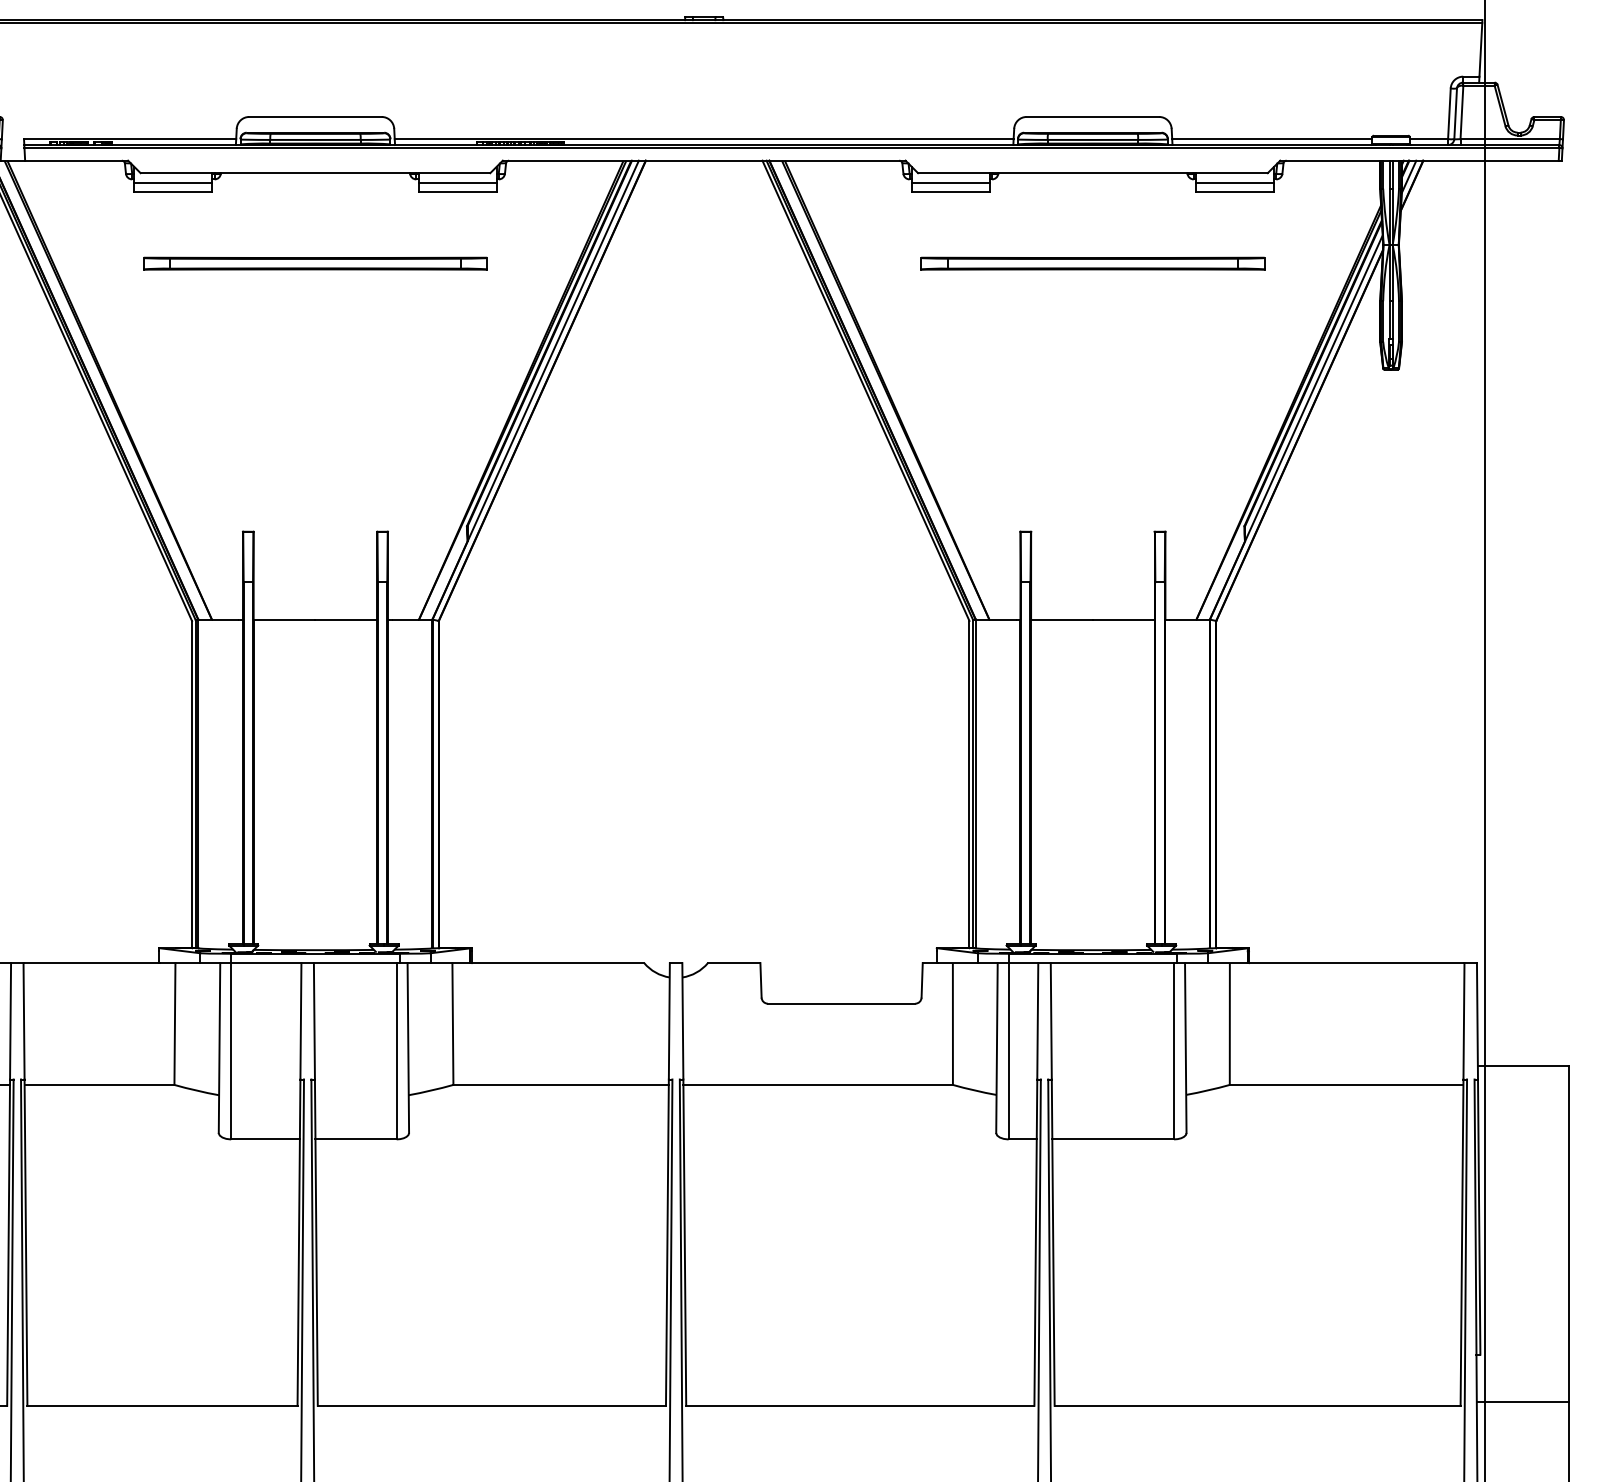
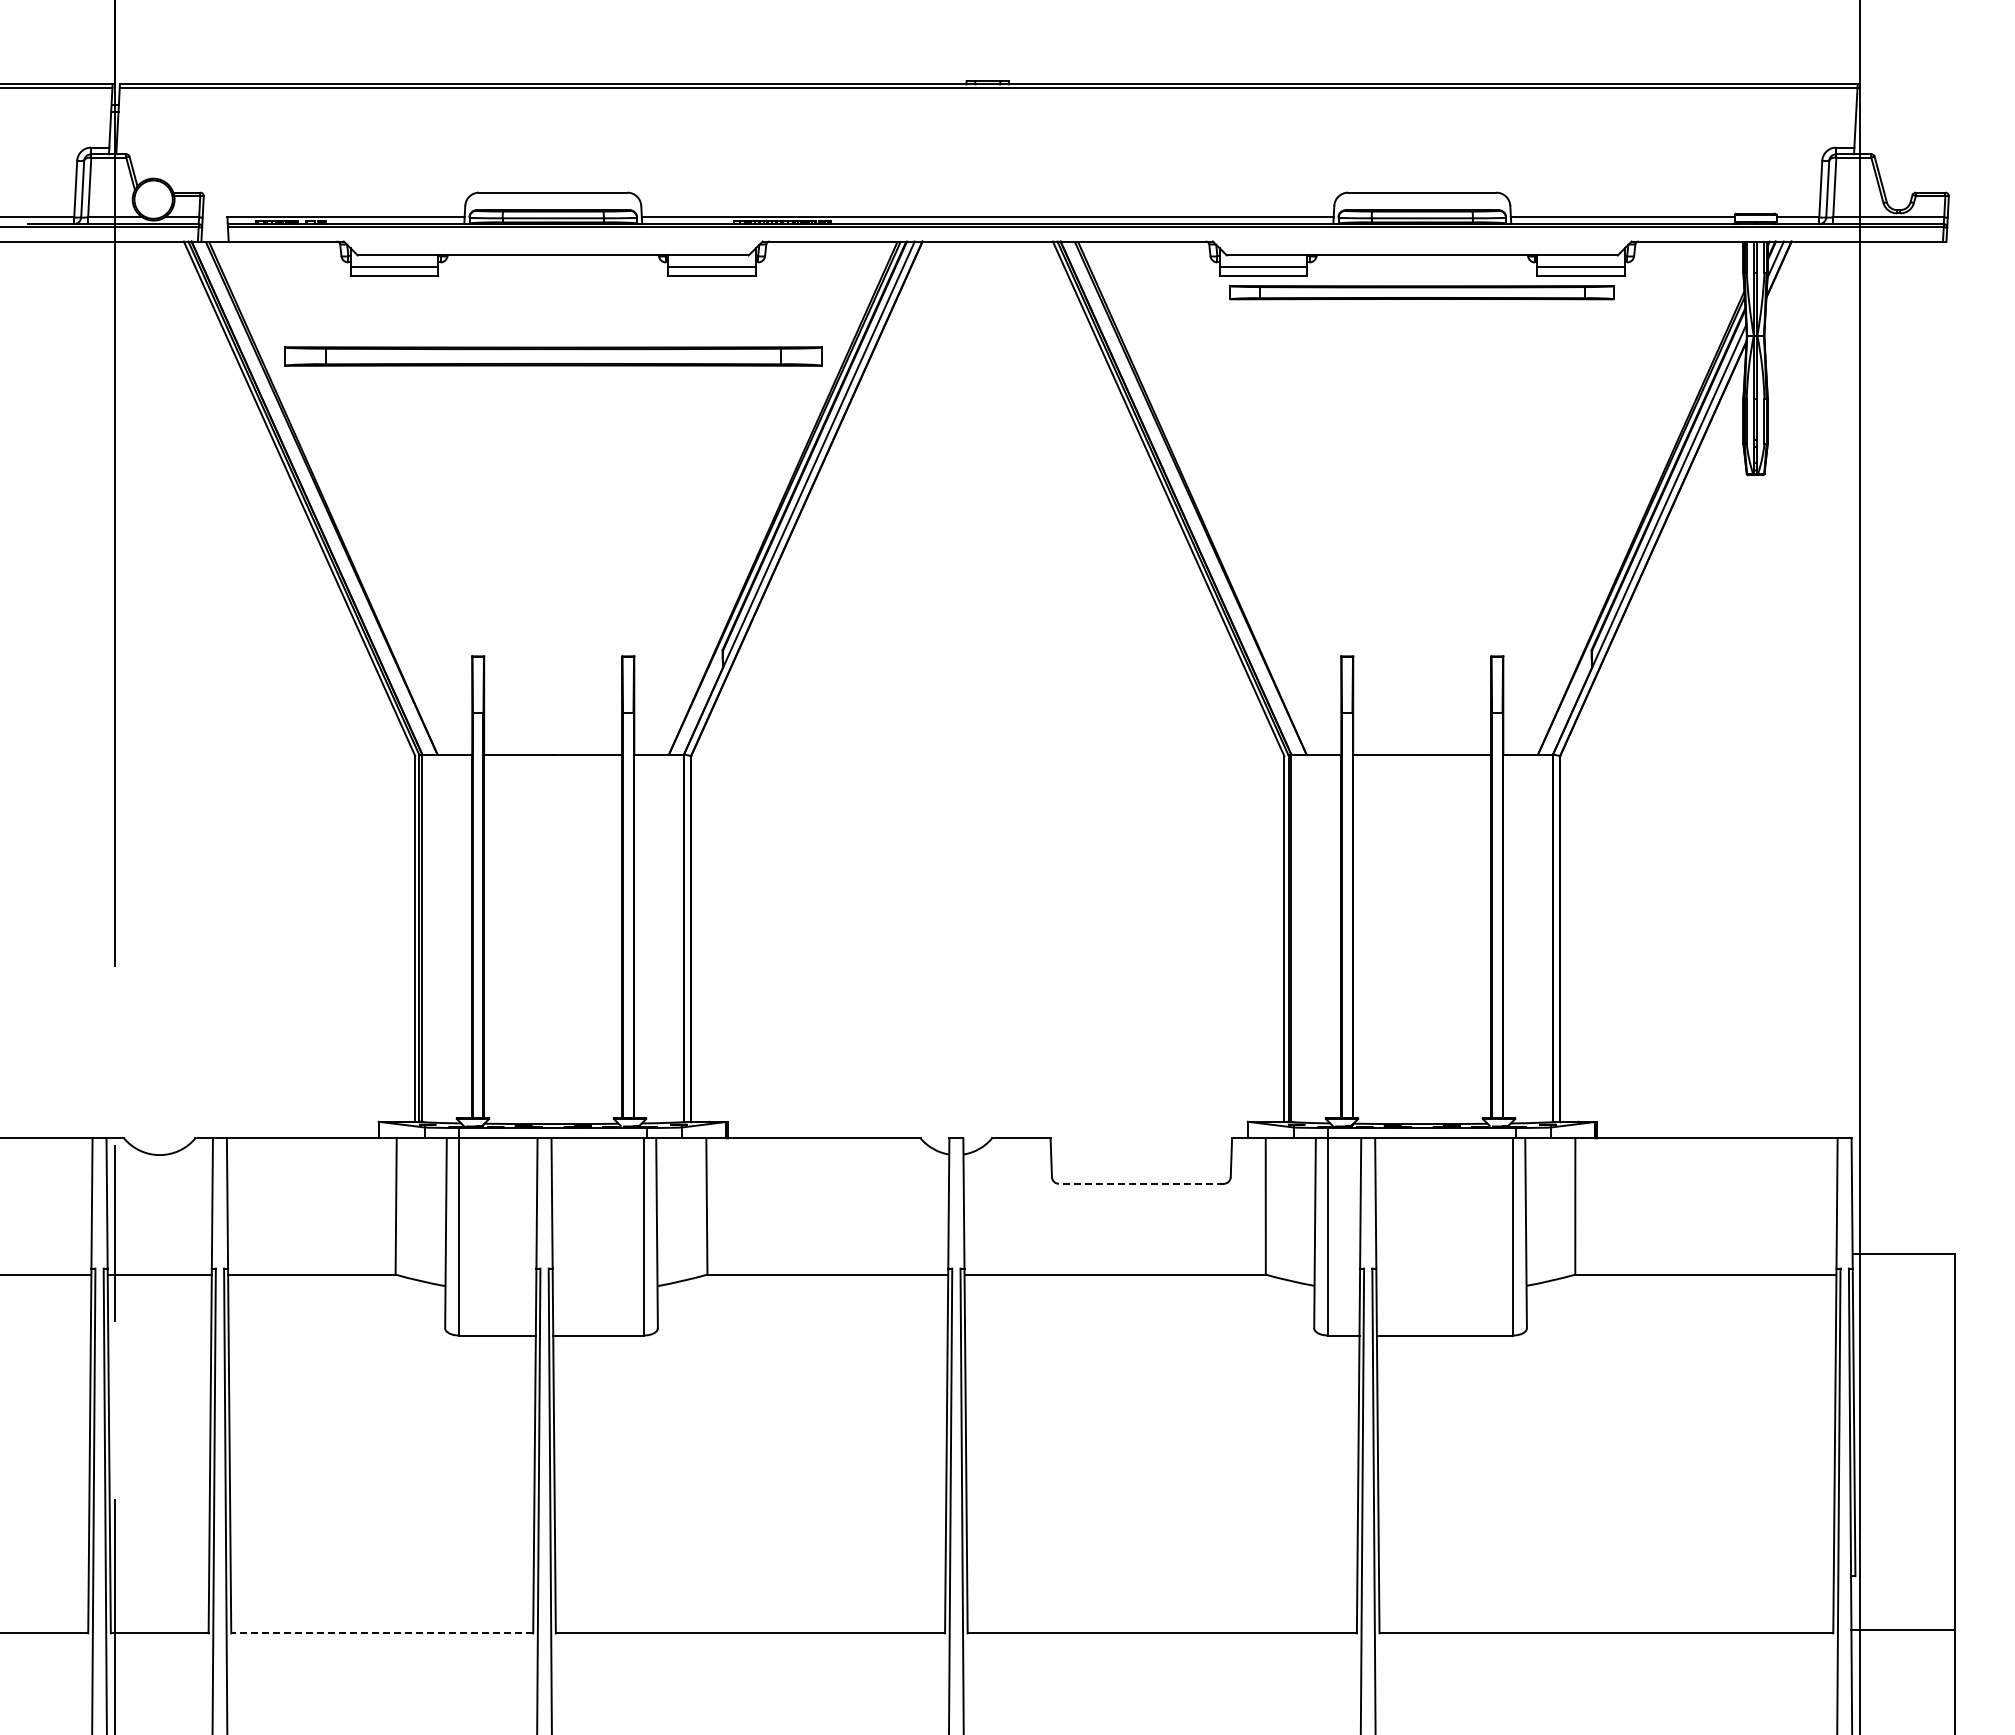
part: (314, 263) -> (552, 356), size x1.4
part: (1092, 263) -> (1421, 292), moved
line: (840, 1003) -> (1140, 1183), solid -> dashed
line: (162, 1405) -> (382, 1633), solid -> dashed

